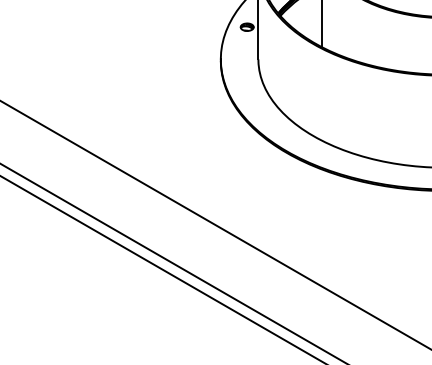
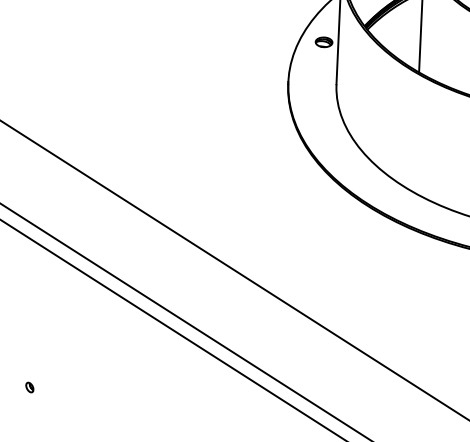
part: (30, 305) -> (29, 386), added

